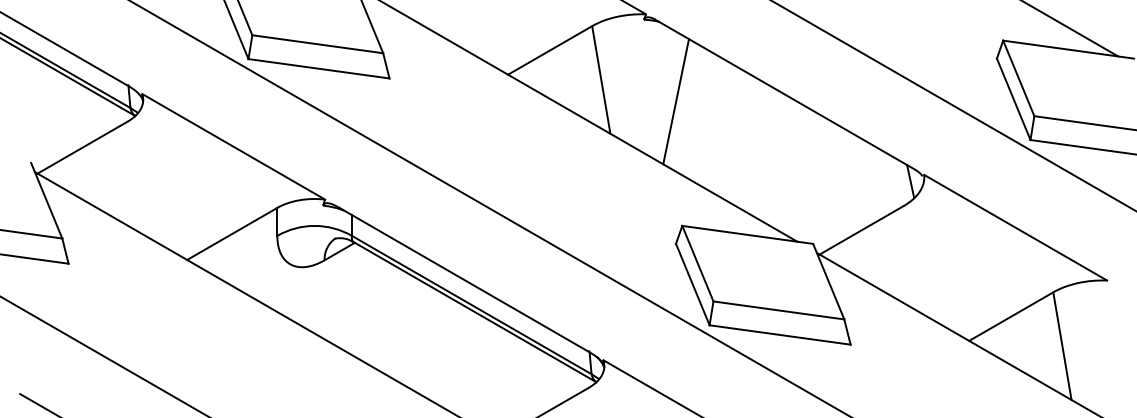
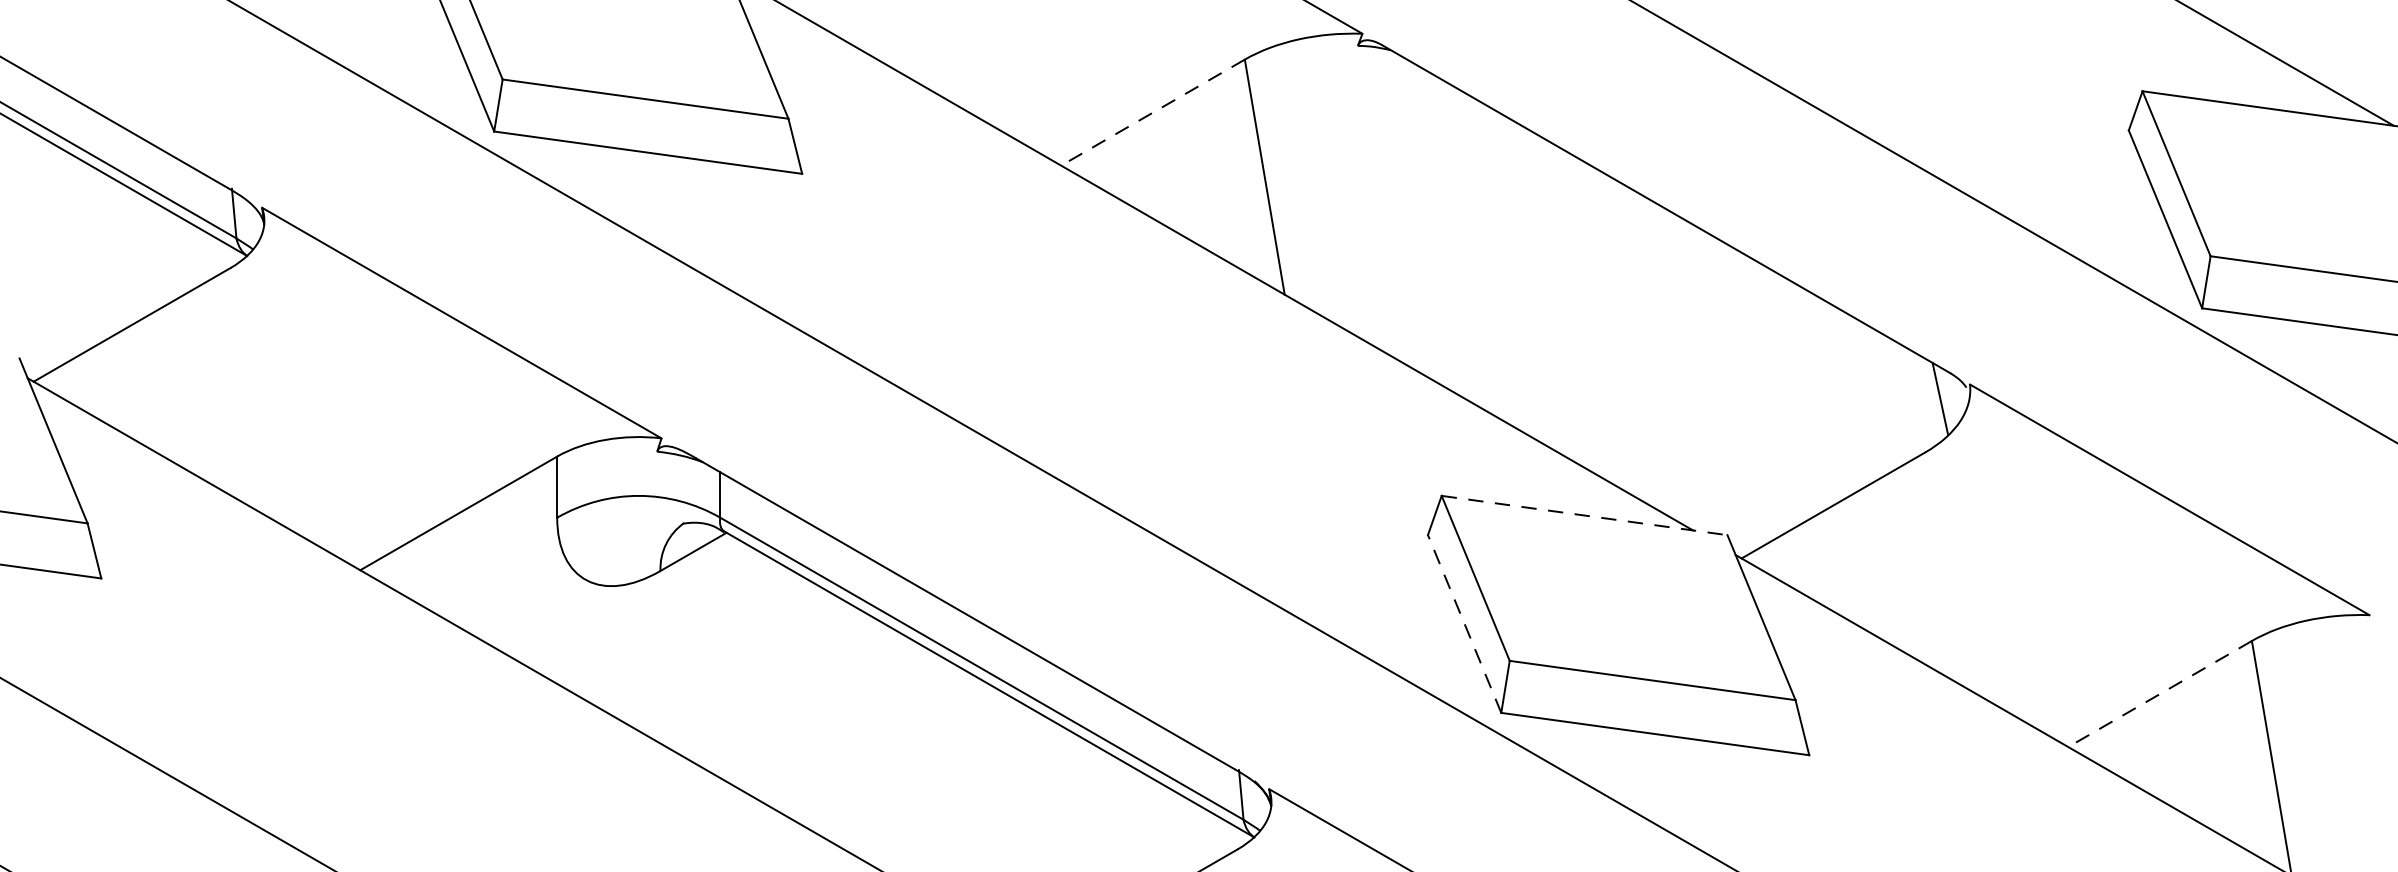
line: (550, 50) -> (1153, 112), solid -> dashed
line: (675, 101) -> (1426, 224), removed
line: (748, 234) -> (1586, 514), solid -> dashed
line: (692, 284) -> (1463, 623), solid -> dashed
line: (1011, 316) -> (2160, 693), solid -> dashed

